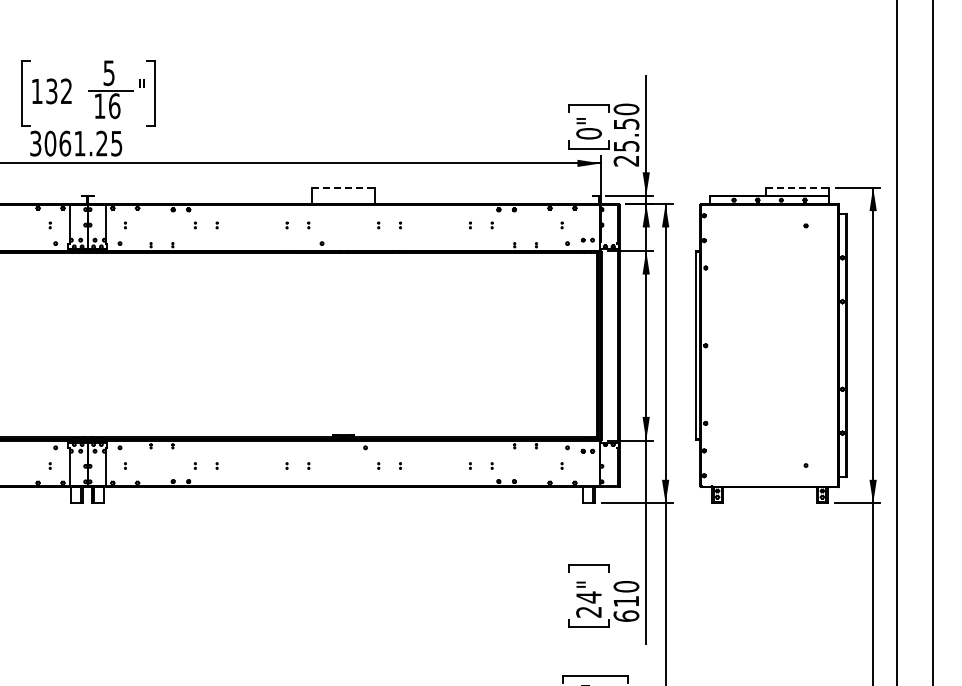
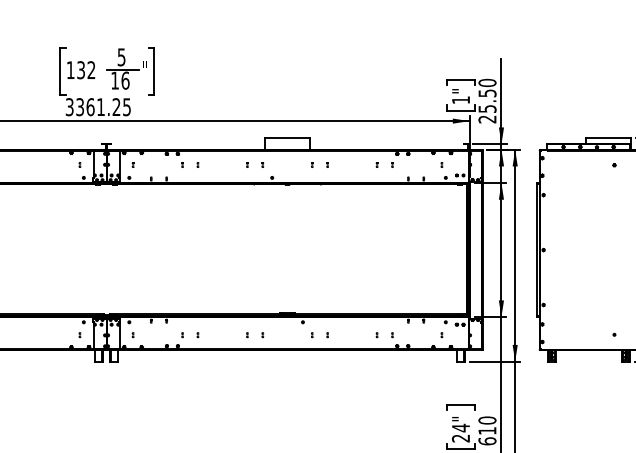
text: (588, 133) -> (460, 100), 0" -> 1"
text: (50, 143) -> (80, 107), 3061.25 -> 3361.25
line: (343, 187) -> (287, 138), dashed -> solid
line: (797, 187) -> (608, 138), dashed -> solid

